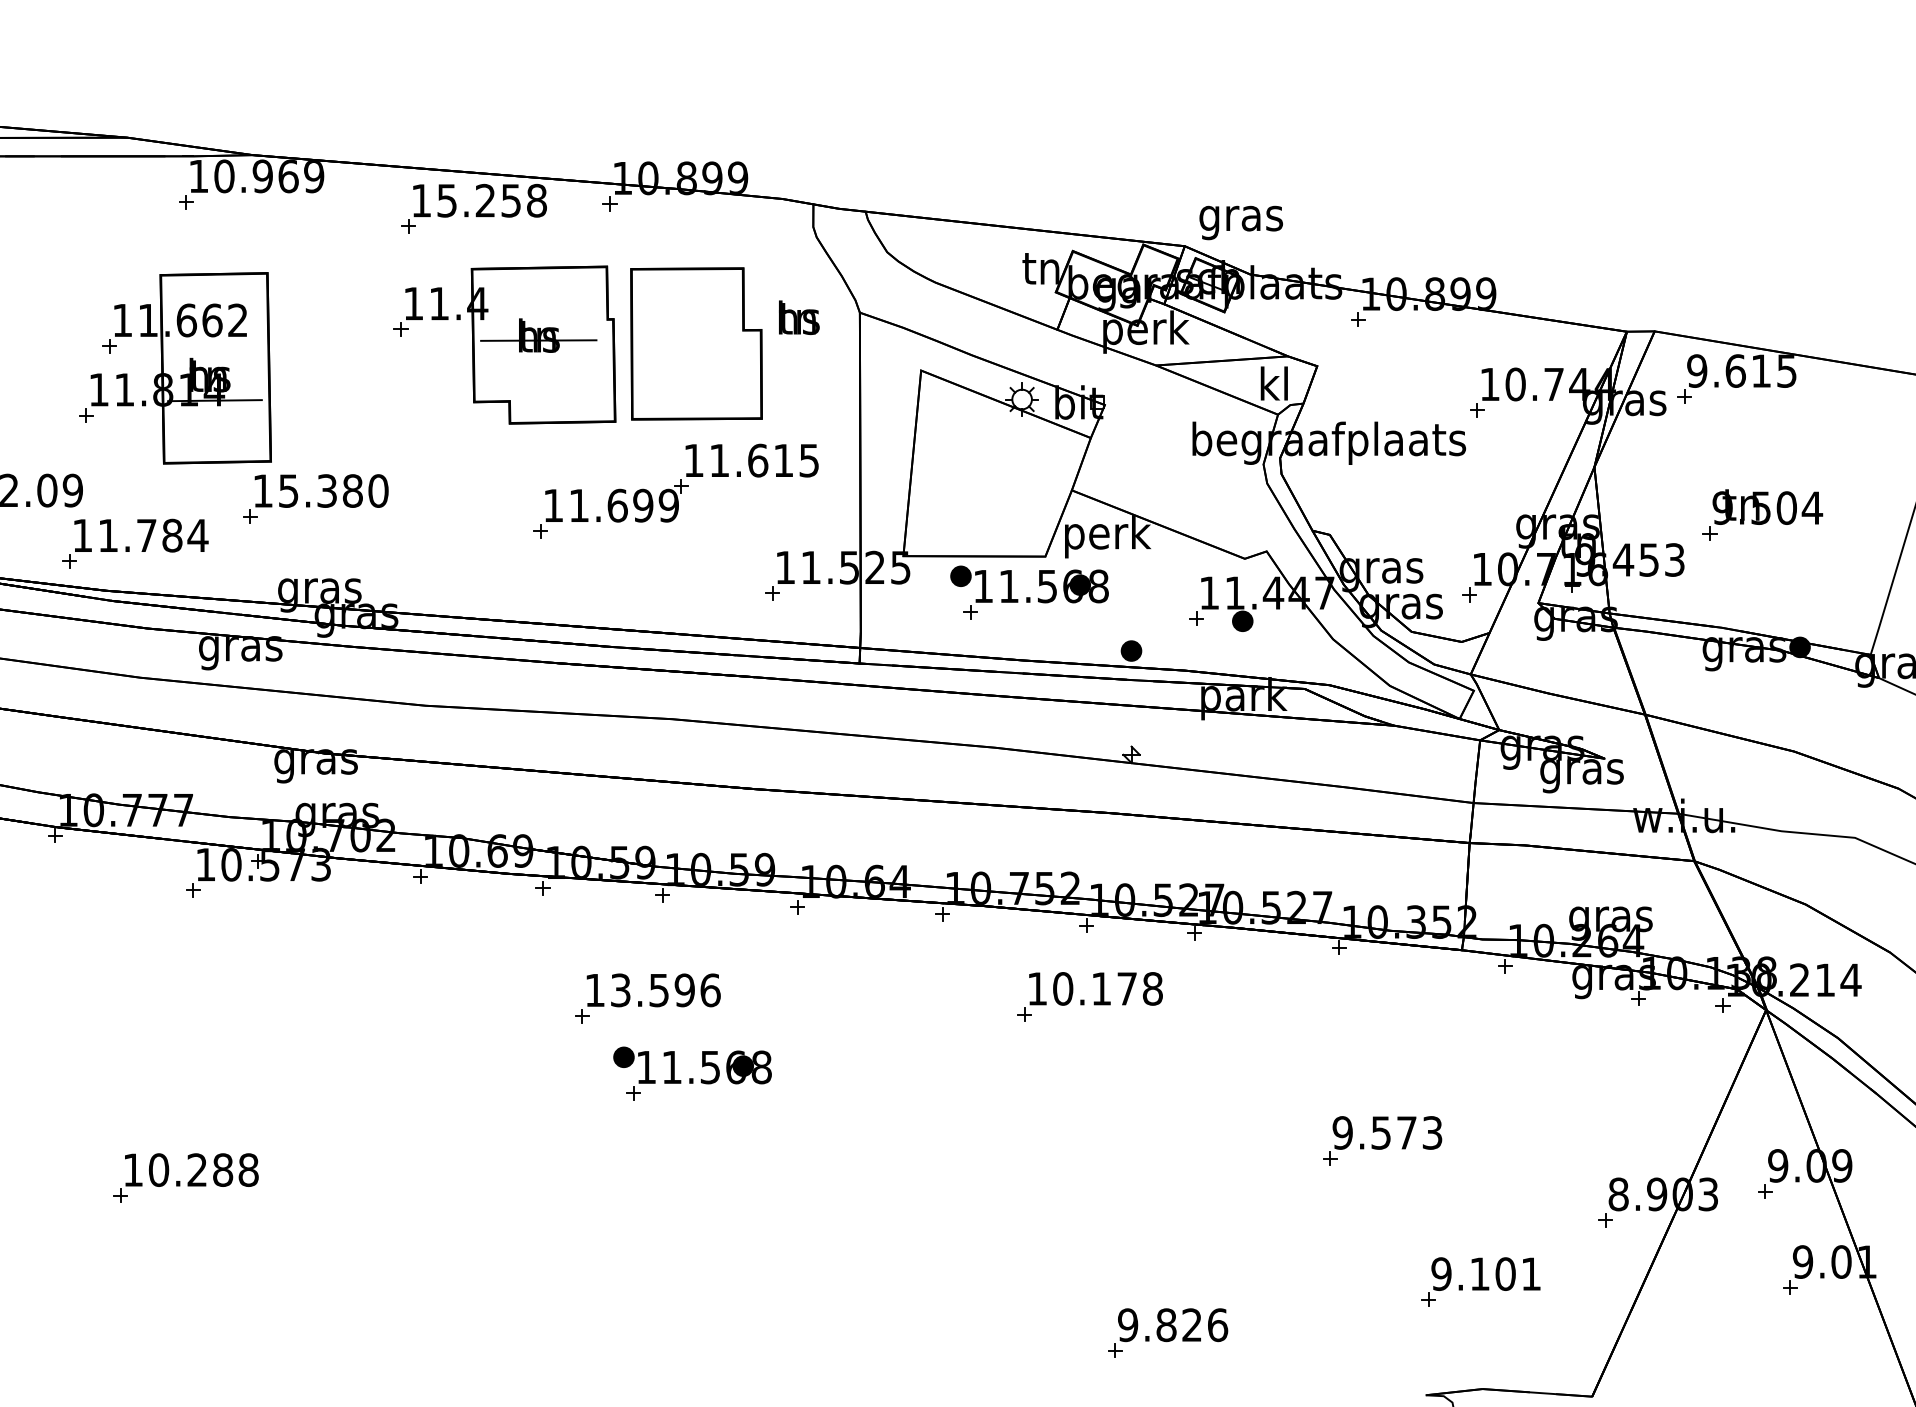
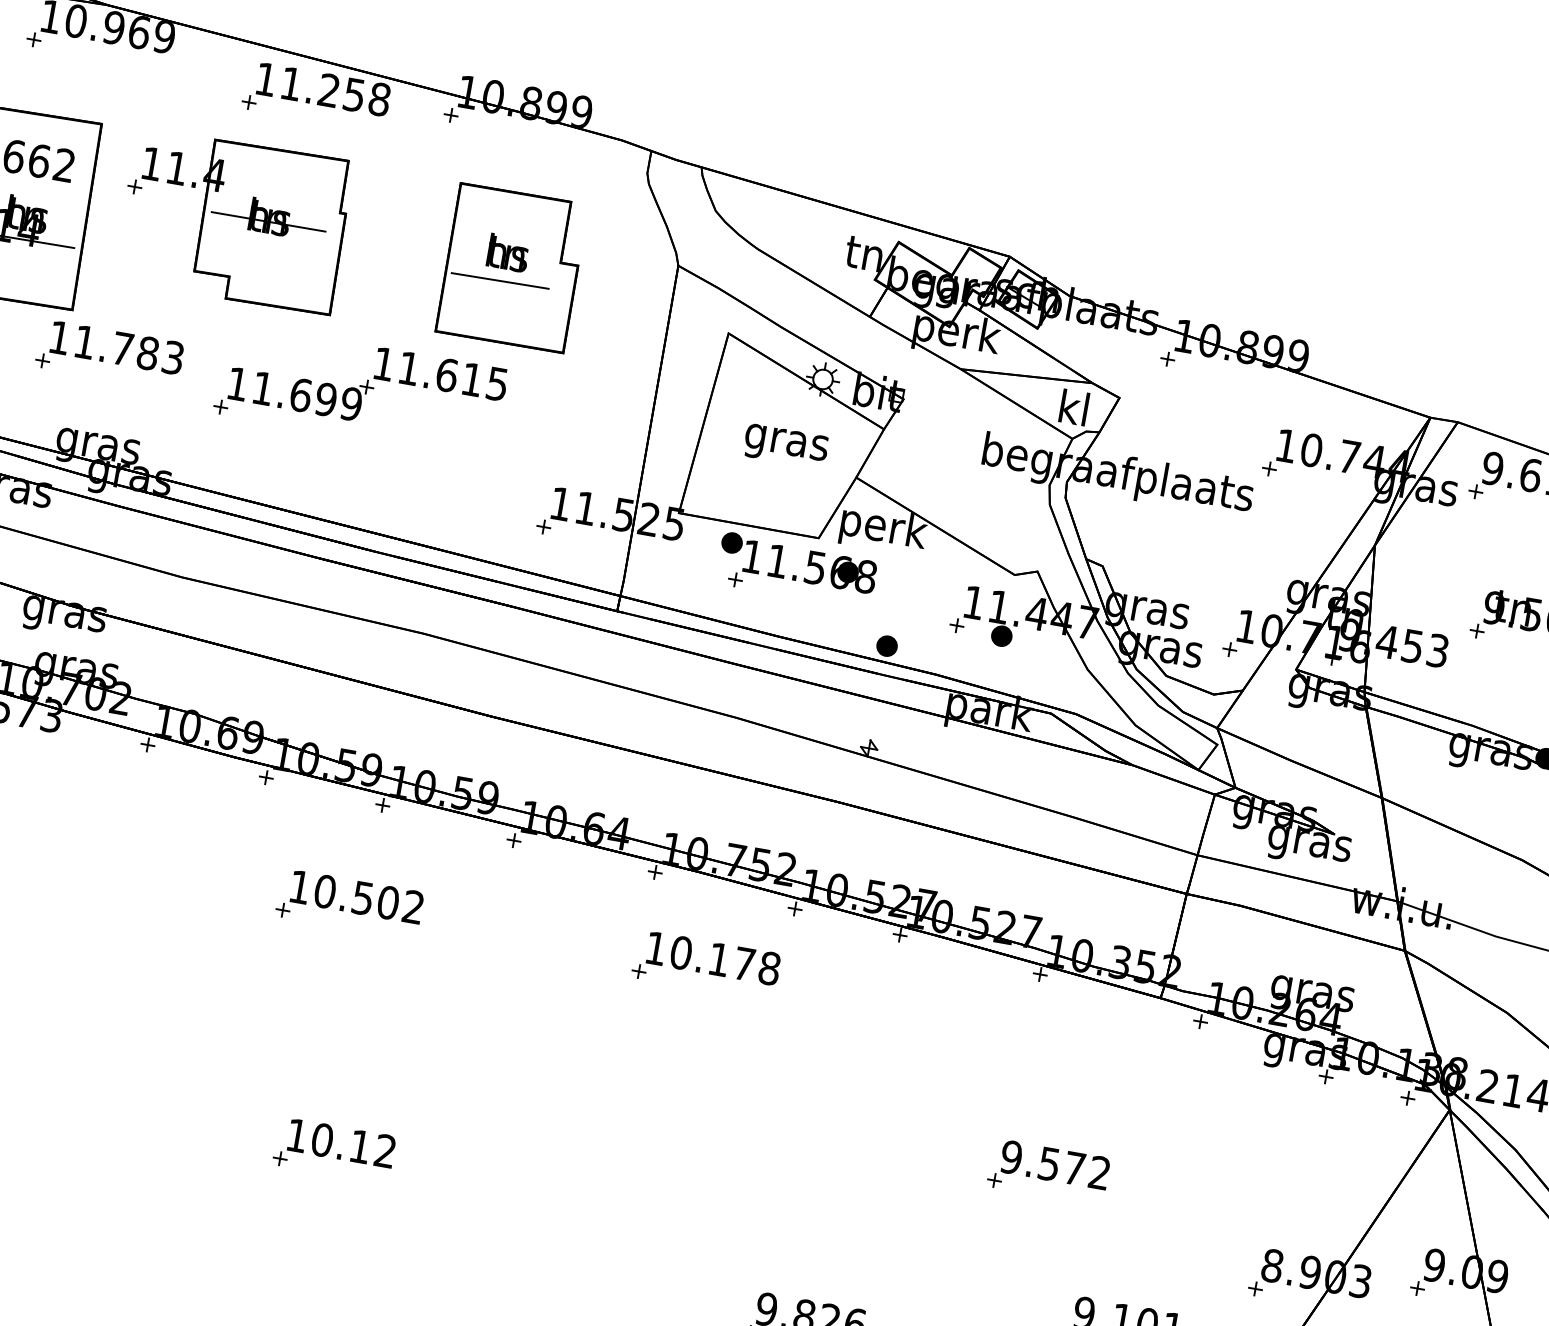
text: (446, 200) -> (290, 83), 15.258 -> 11.258
text: (1240, 222) -> (785, 445), moved
text: (798, 317) -> (507, 252), moved
part: (504, 344) -> (234, 219), moved
line: (687, 358) -> (500, 280), added
text: (333, 490) -> (129, 349), 15.380 -> 11.783
part: (675, 490) -> (360, 390), moved
text: (665, 990) -> (369, 899), 13.596 -> 10.502
part: (1089, 996) -> (705, 965), moved
part: (692, 1073) -> (381, 985), removed
text: (1432, 1132) -> (1099, 1172), 9.573 -> 9.572
part: (674, 1243) -> (334, 1150), added

